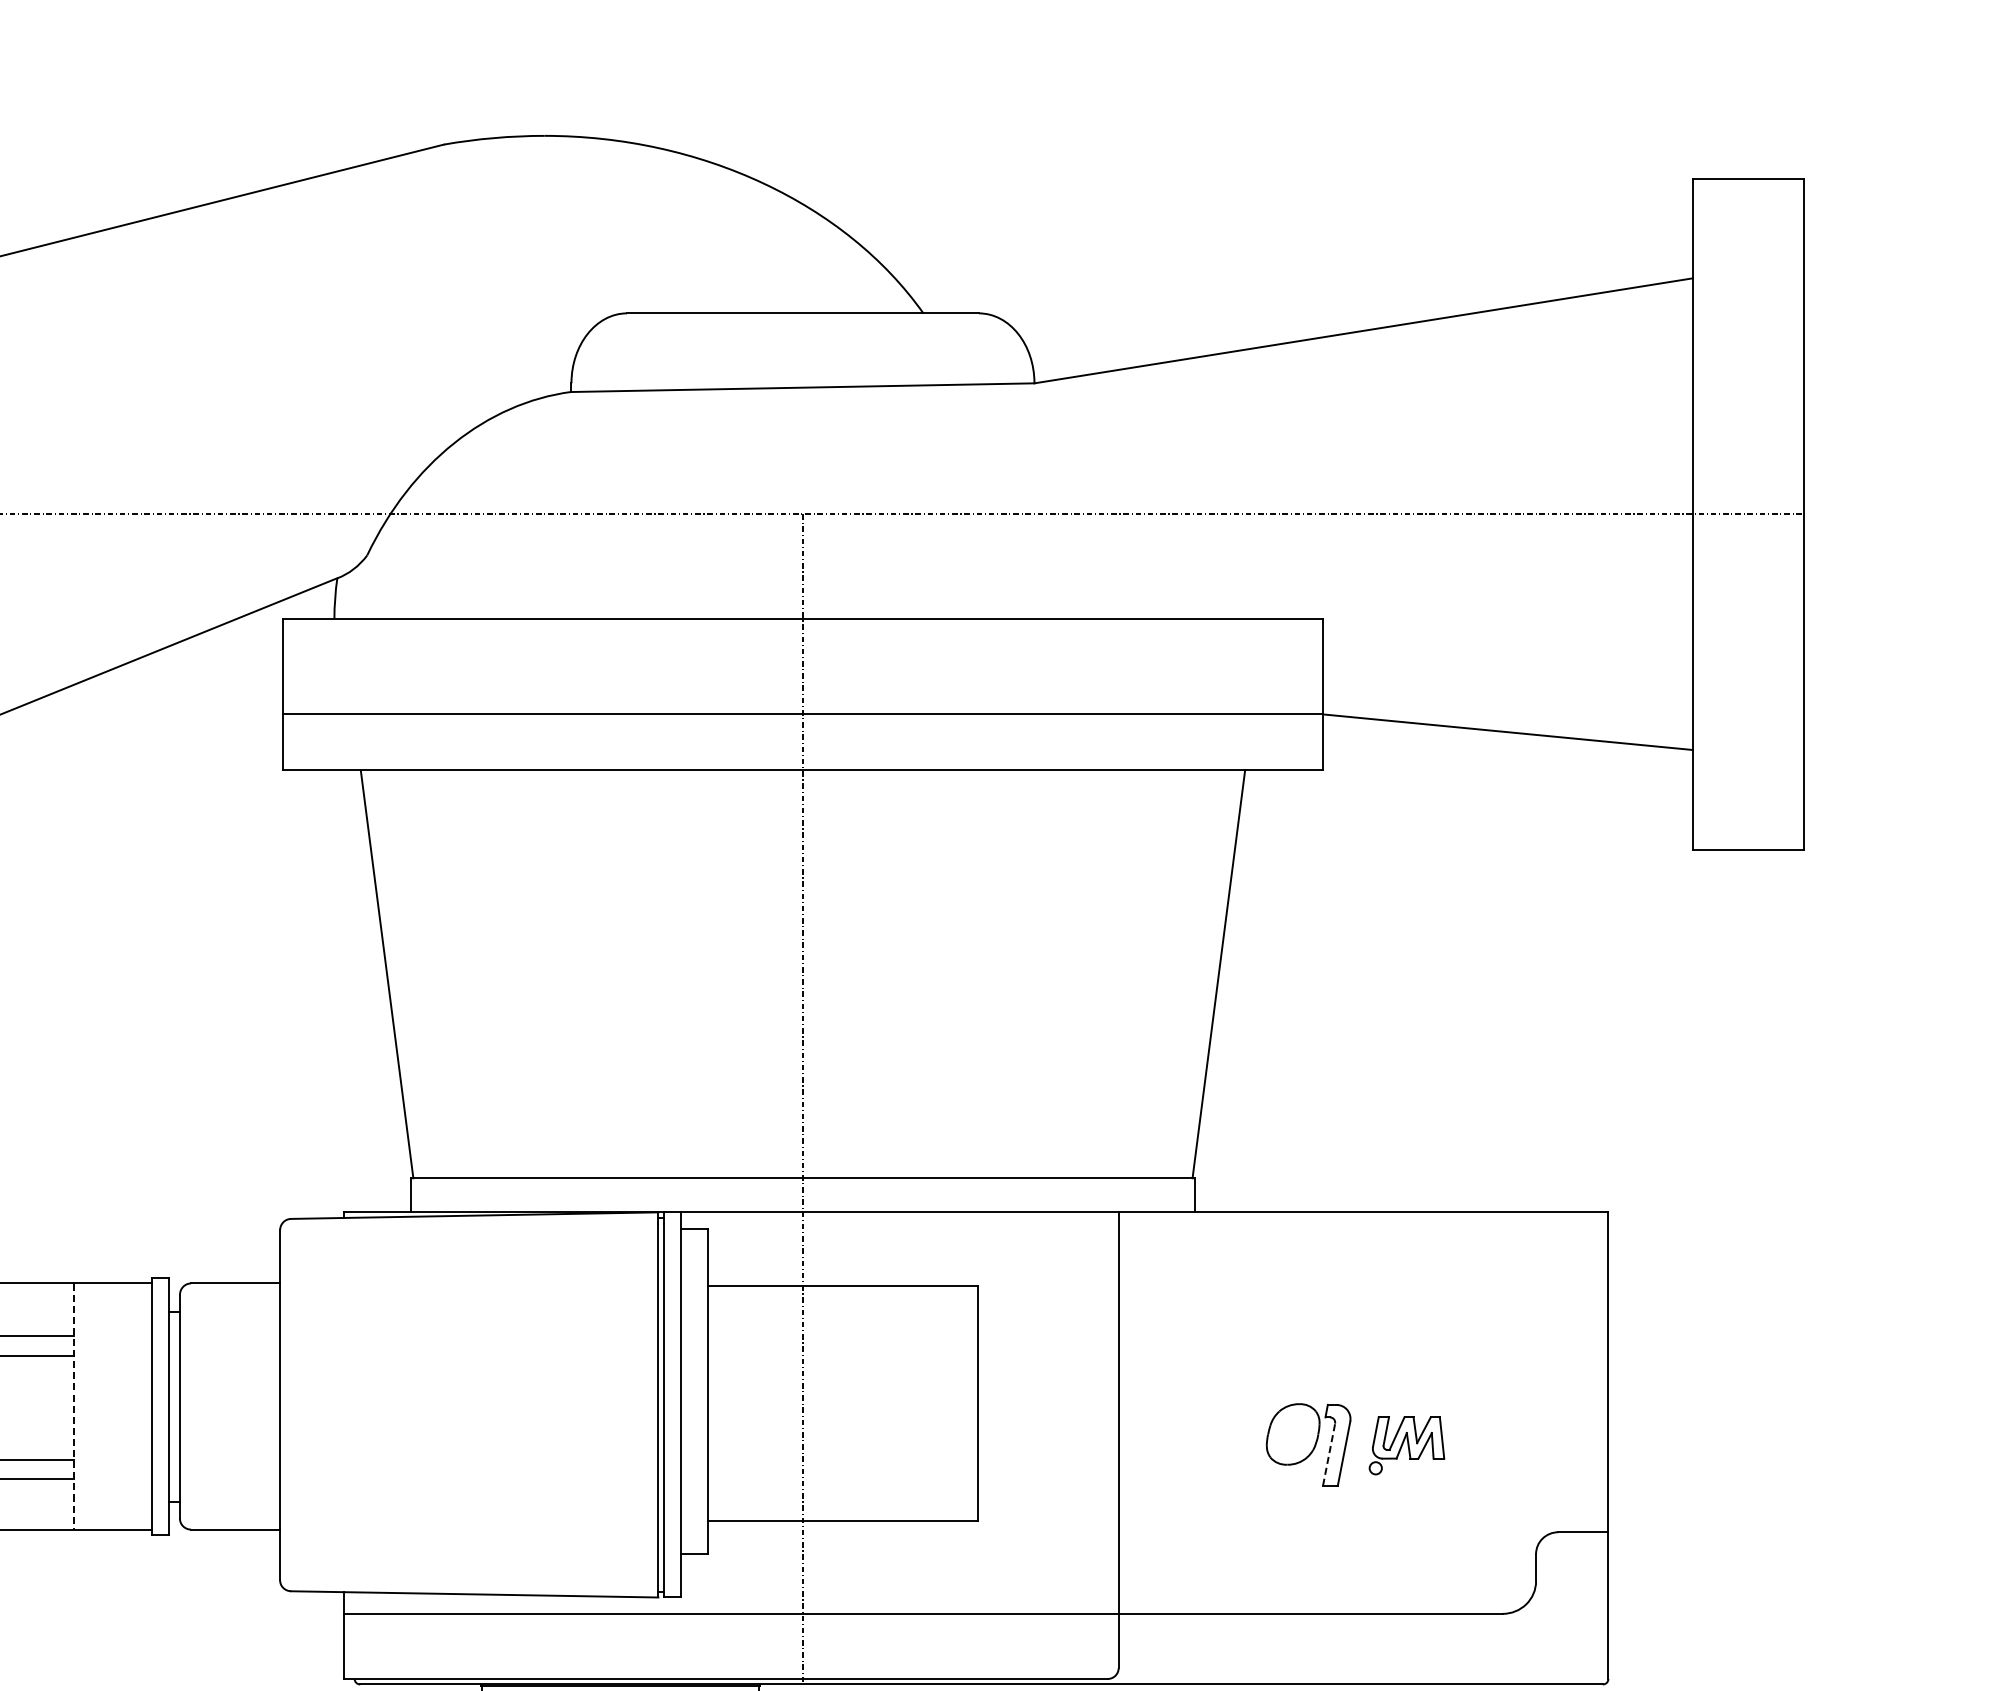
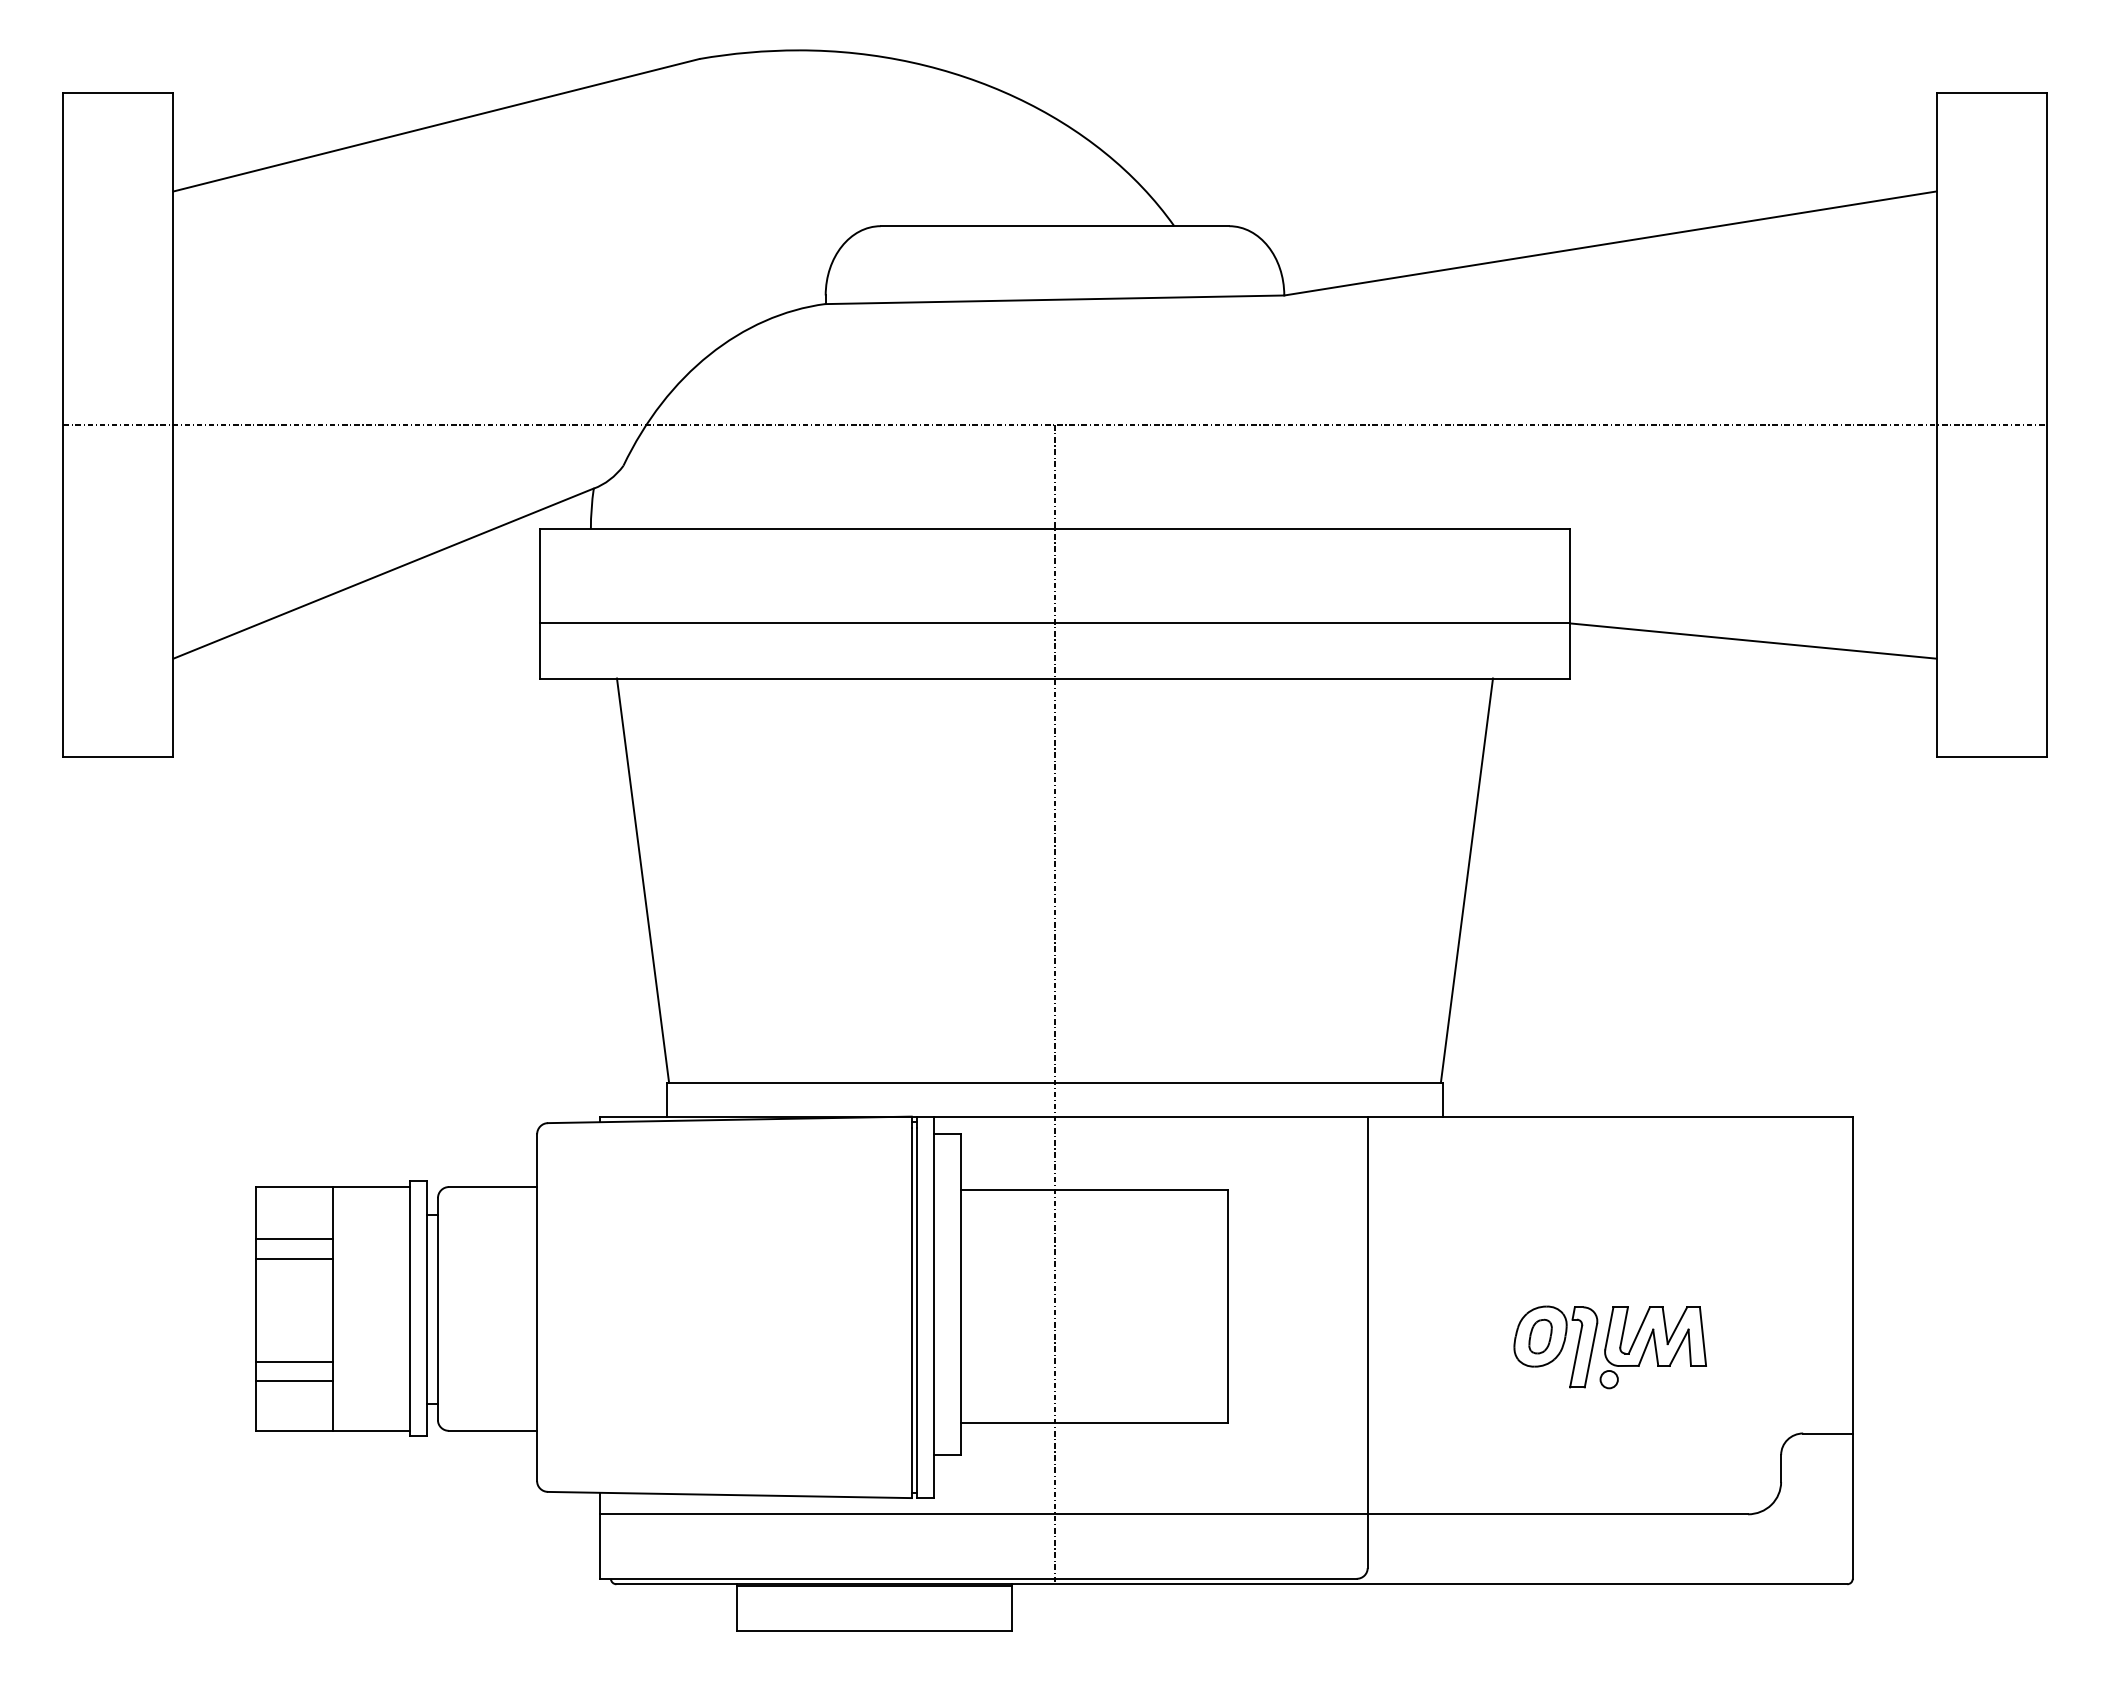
line: (74, 1406) -> (333, 1308), dashed -> solid
part: (1293, 1434) -> (1540, 1336), added
part: (1406, 1445) -> (1652, 1347), size x1.43
line: (1329, 1454) -> (1576, 1356), dashed -> solid

